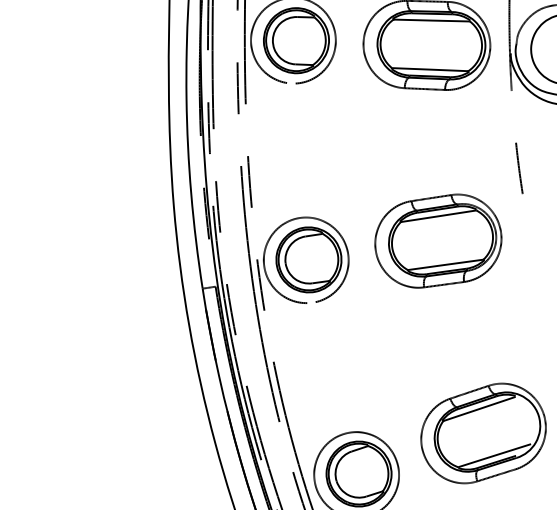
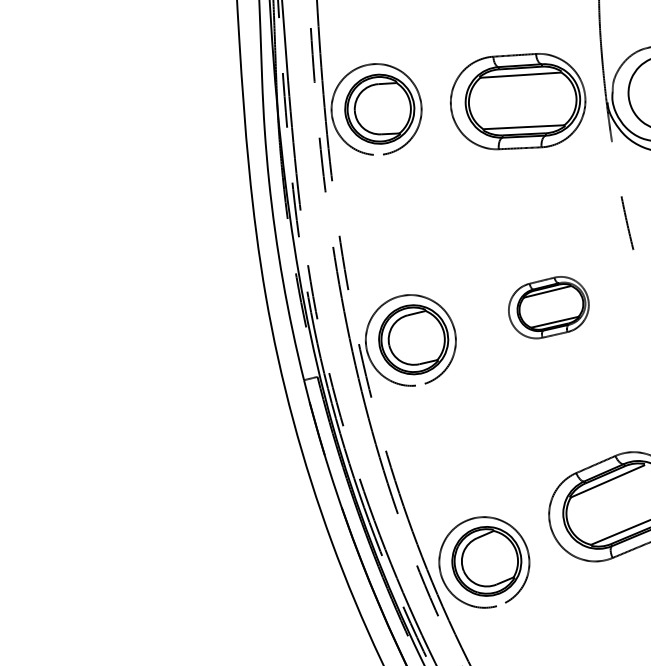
part: (438, 240) -> (548, 307), size x0.6

